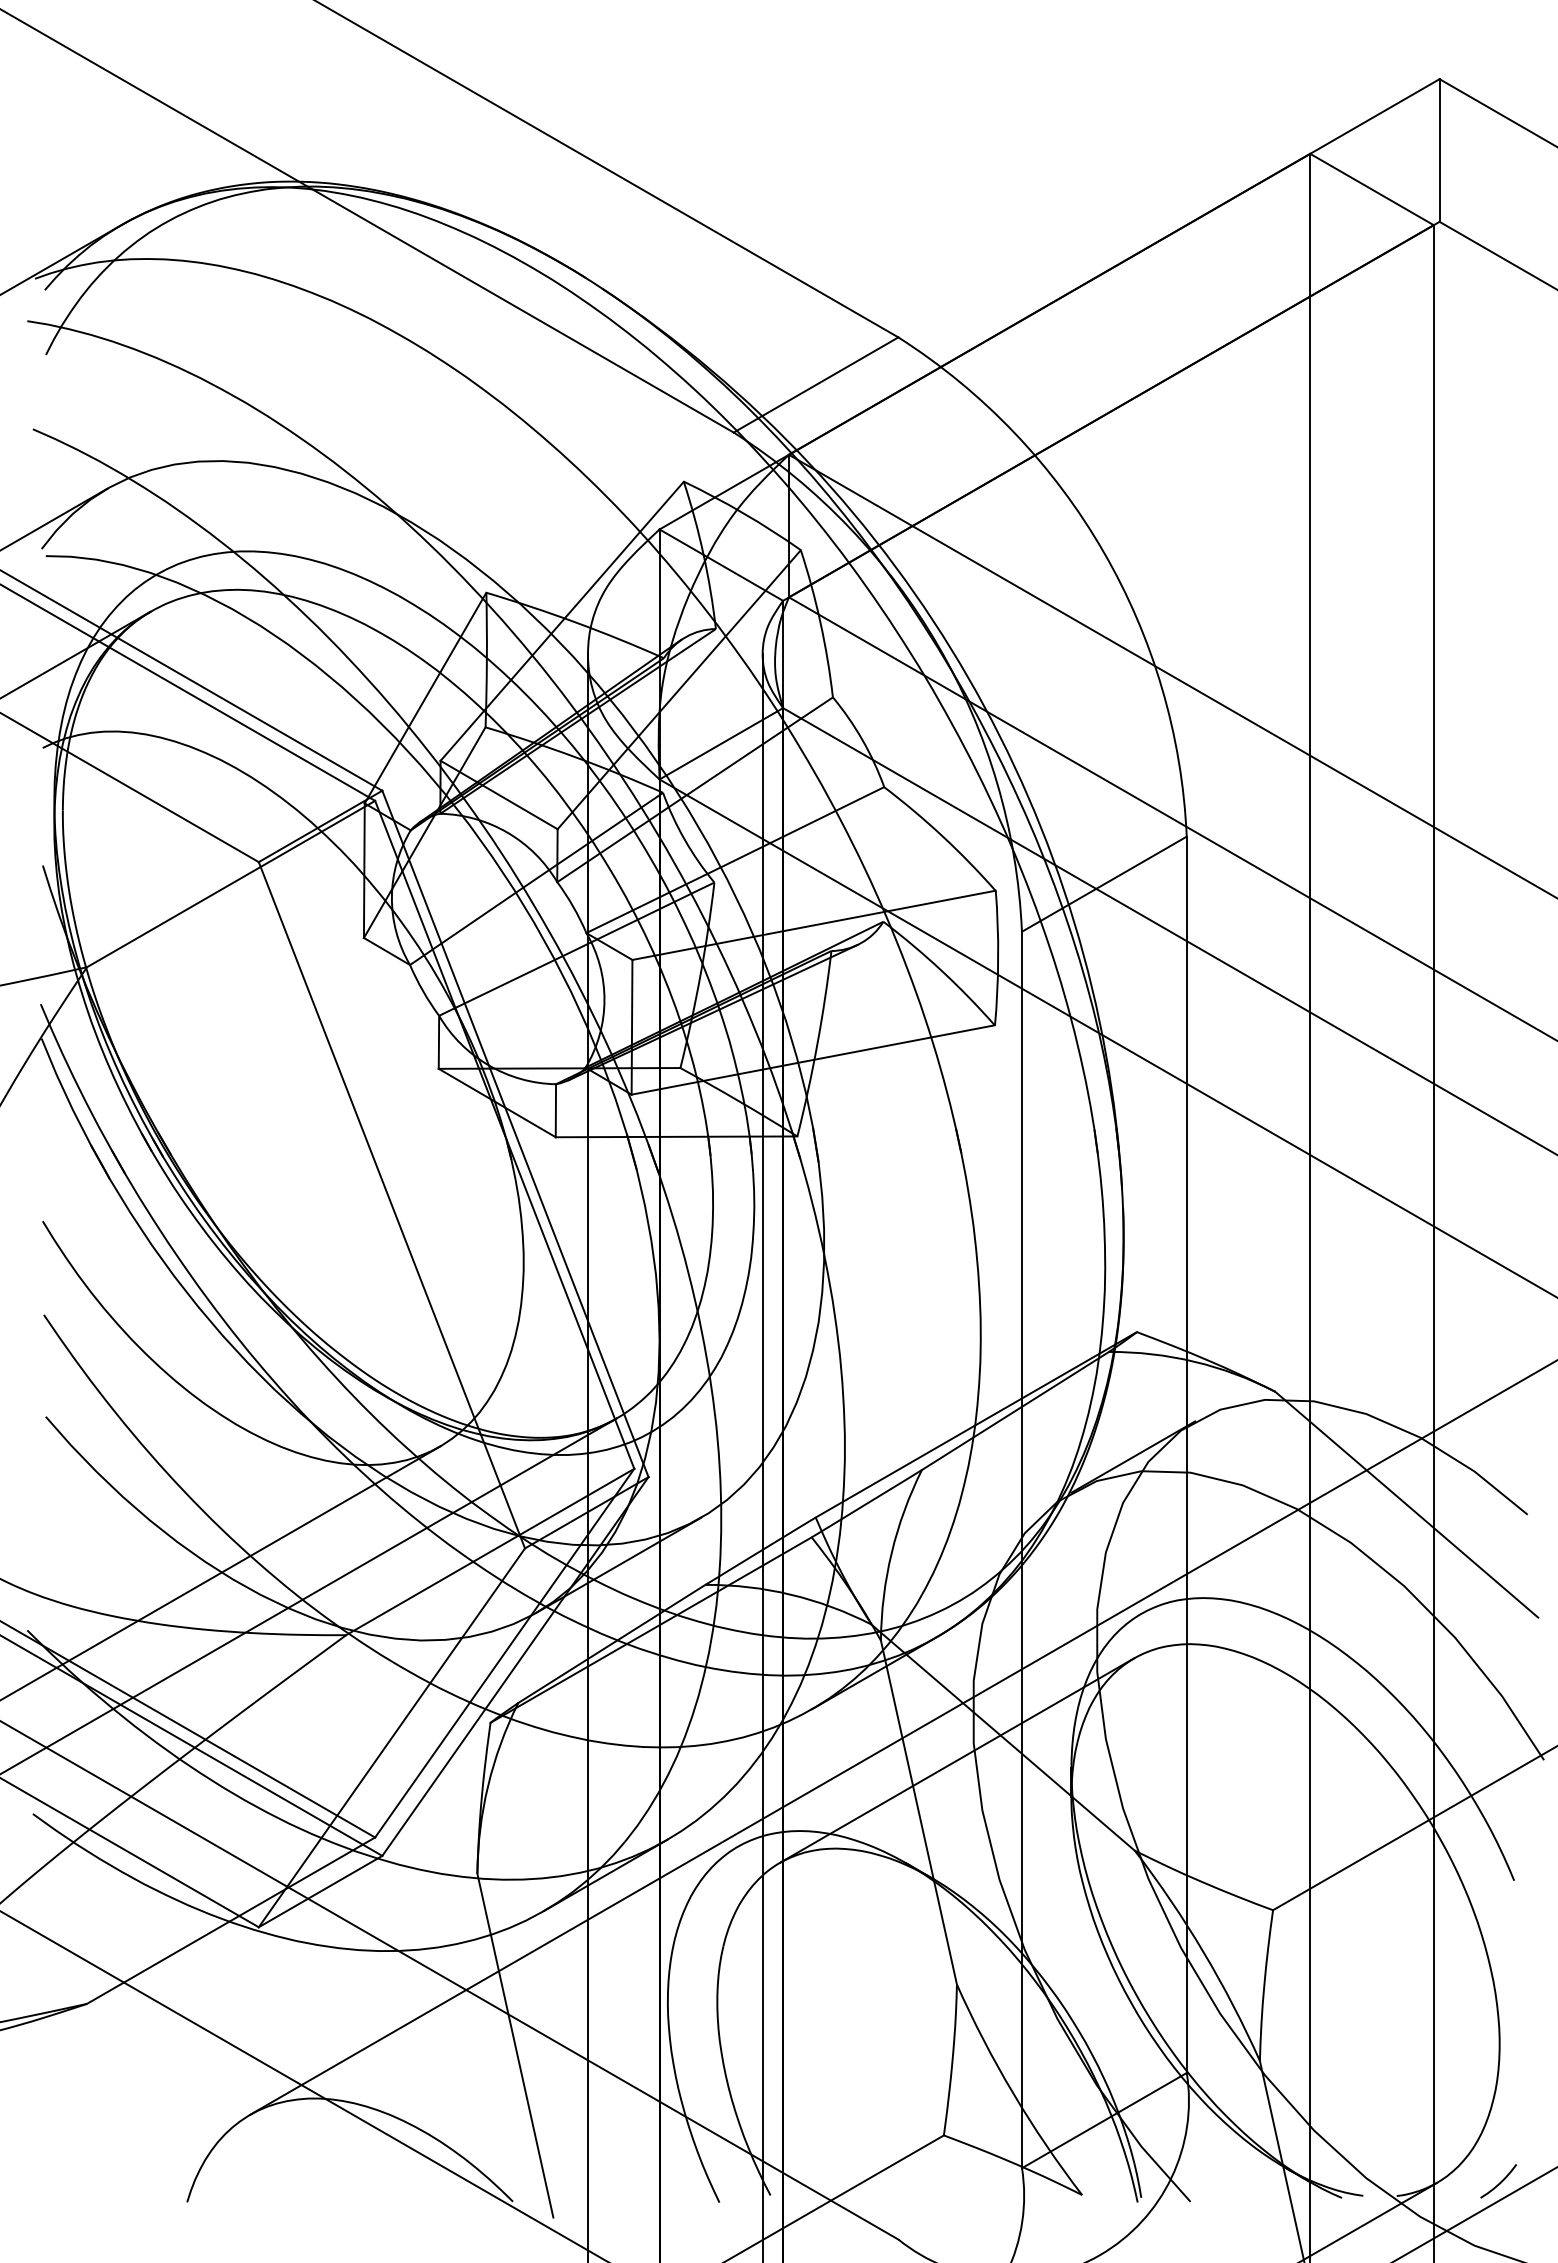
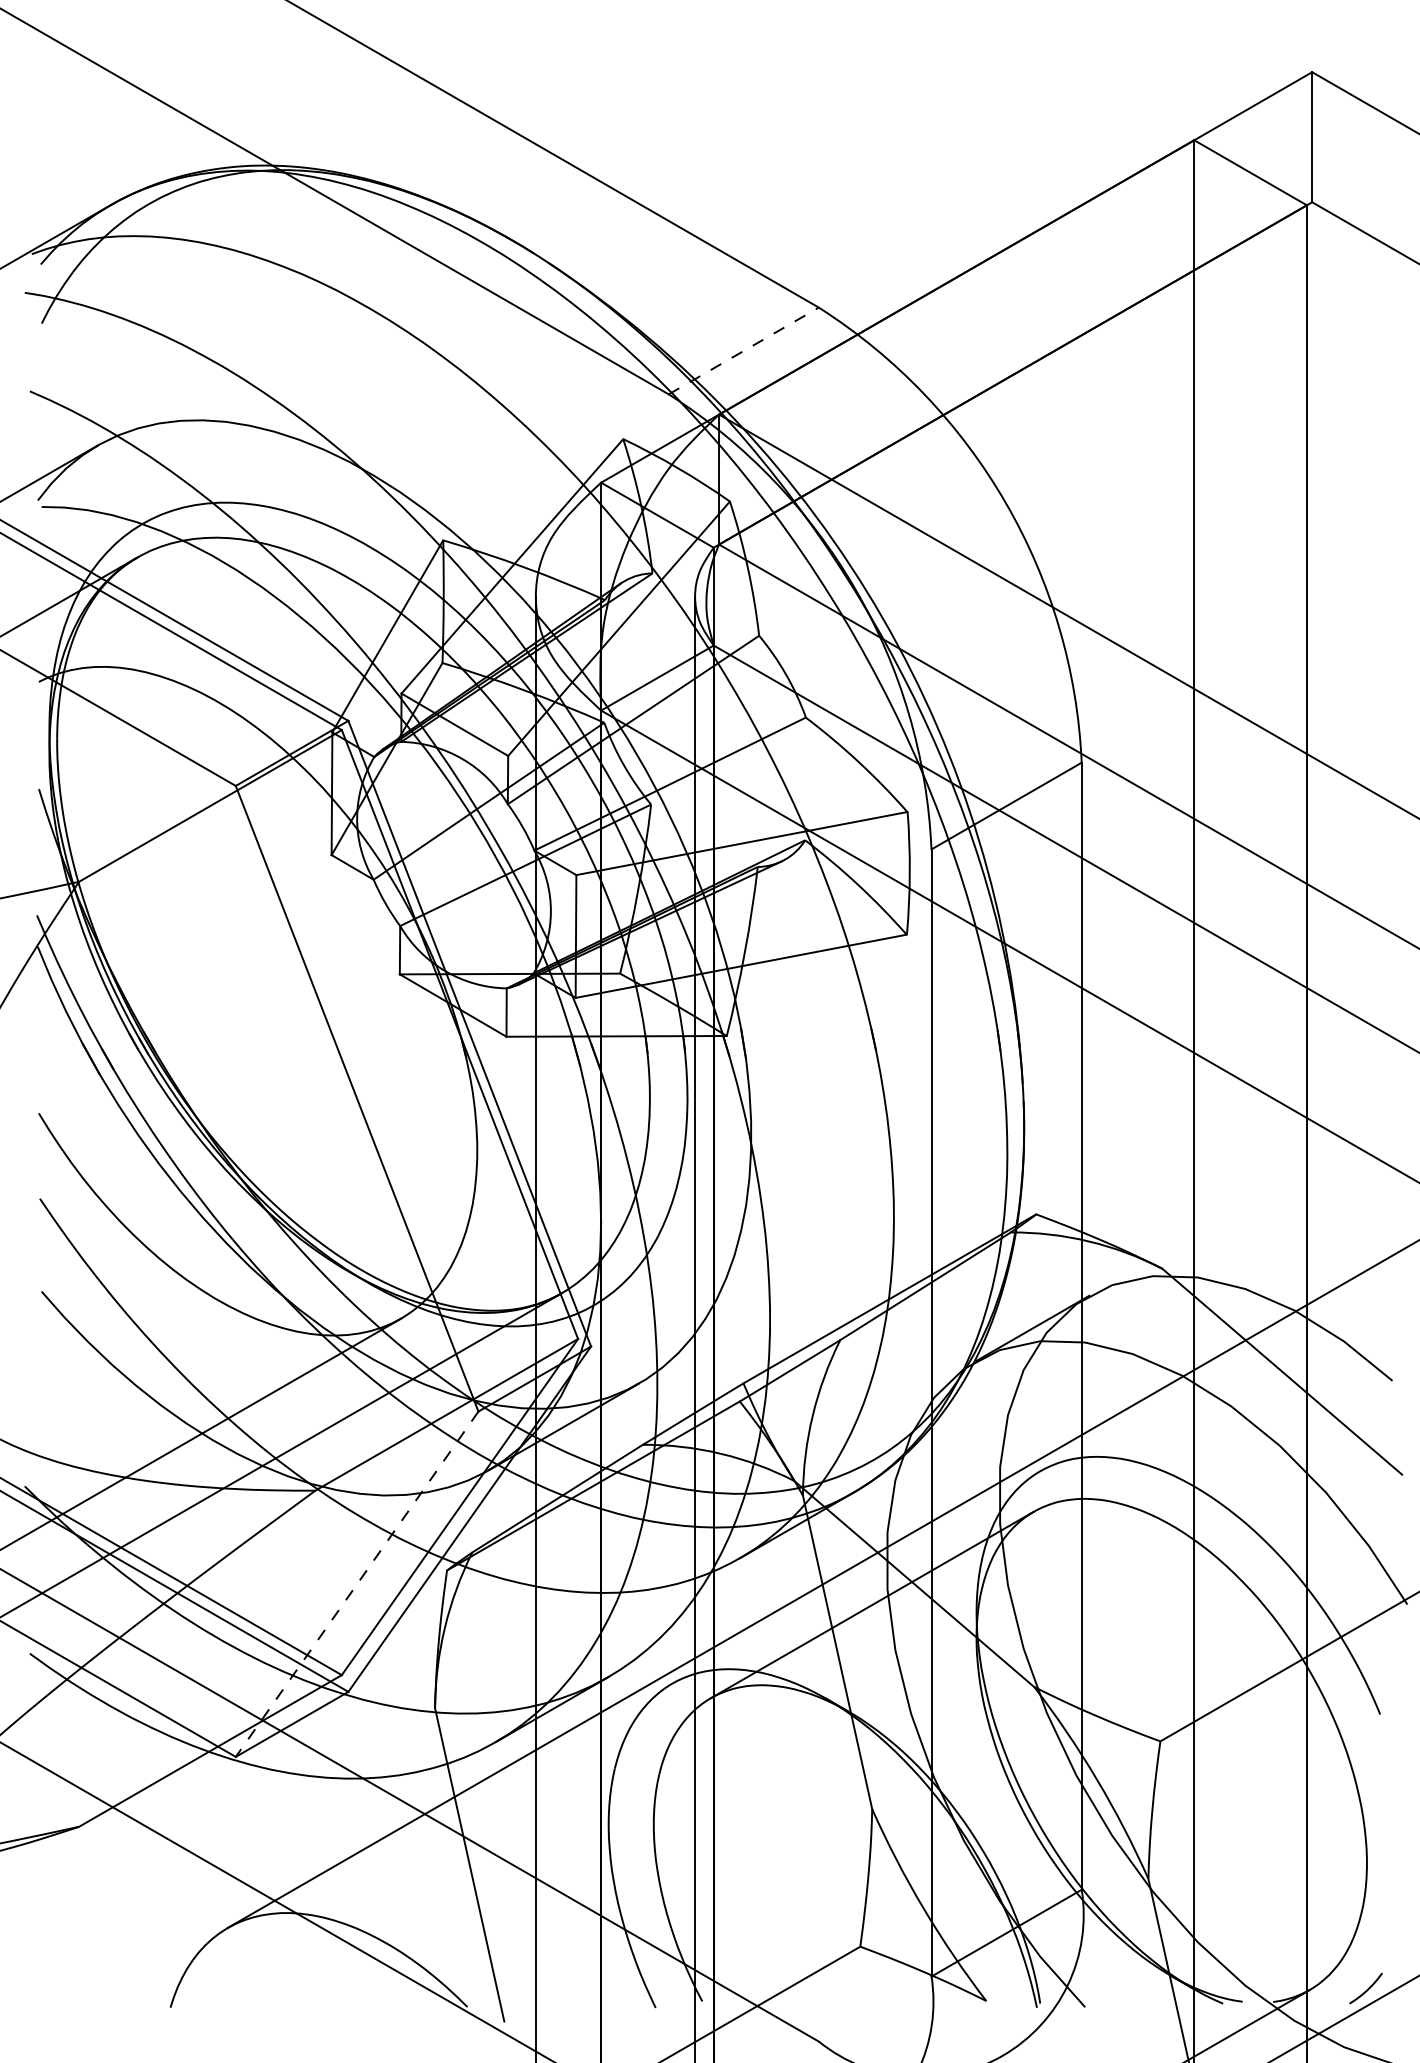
line: (816, 384) -> (744, 350), solid -> dashed
line: (391, 1737) -> (356, 1583), solid -> dashed

